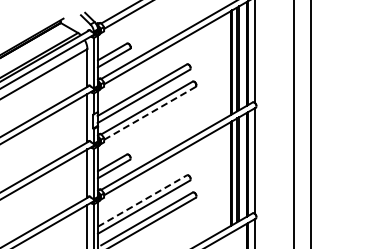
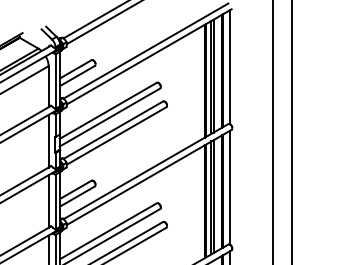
line: (149, 113) -> (116, 136), dashed -> solid
line: (142, 200) -> (108, 230), dashed -> solid

